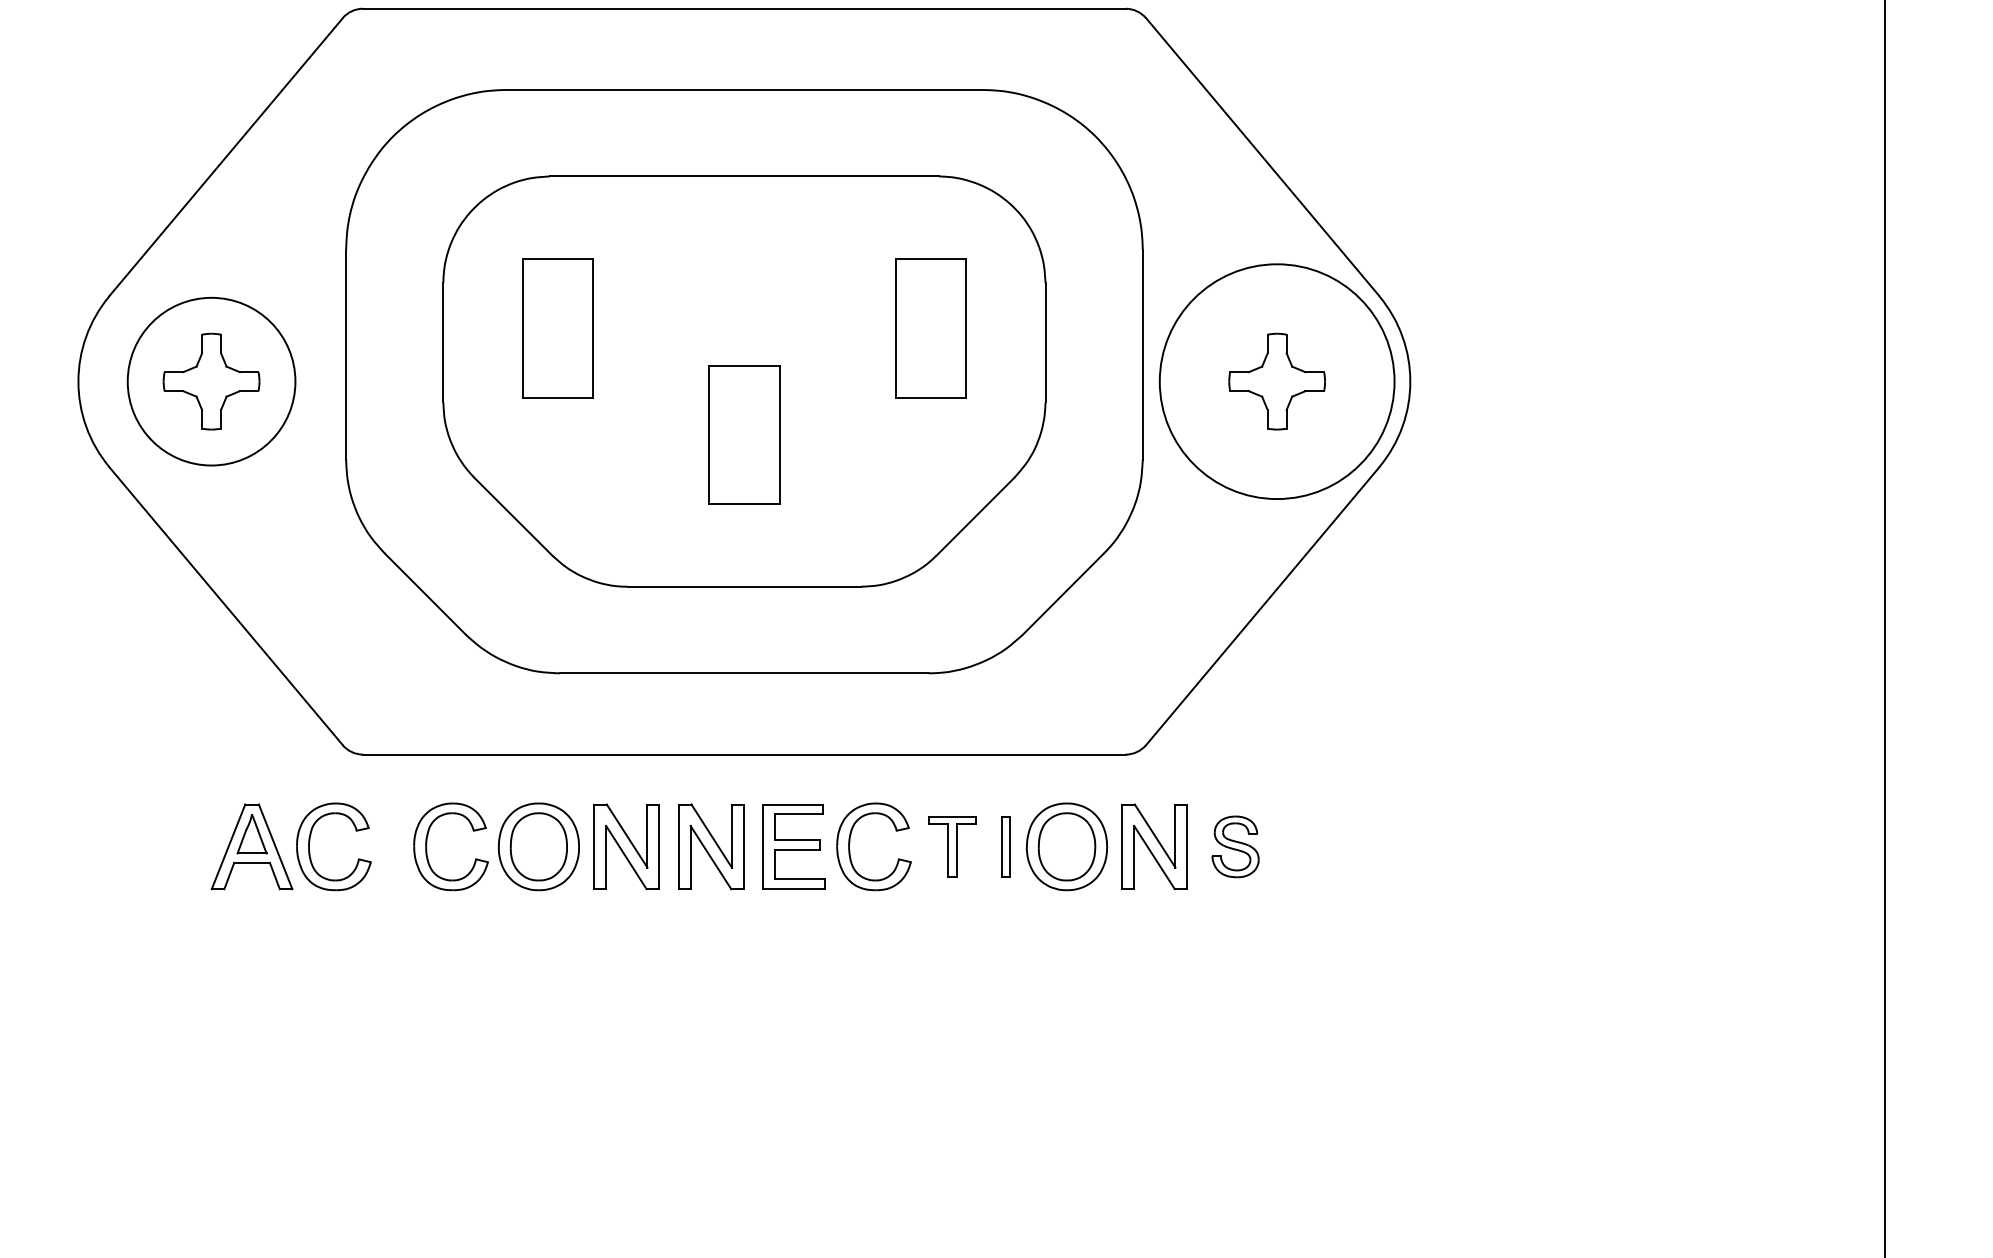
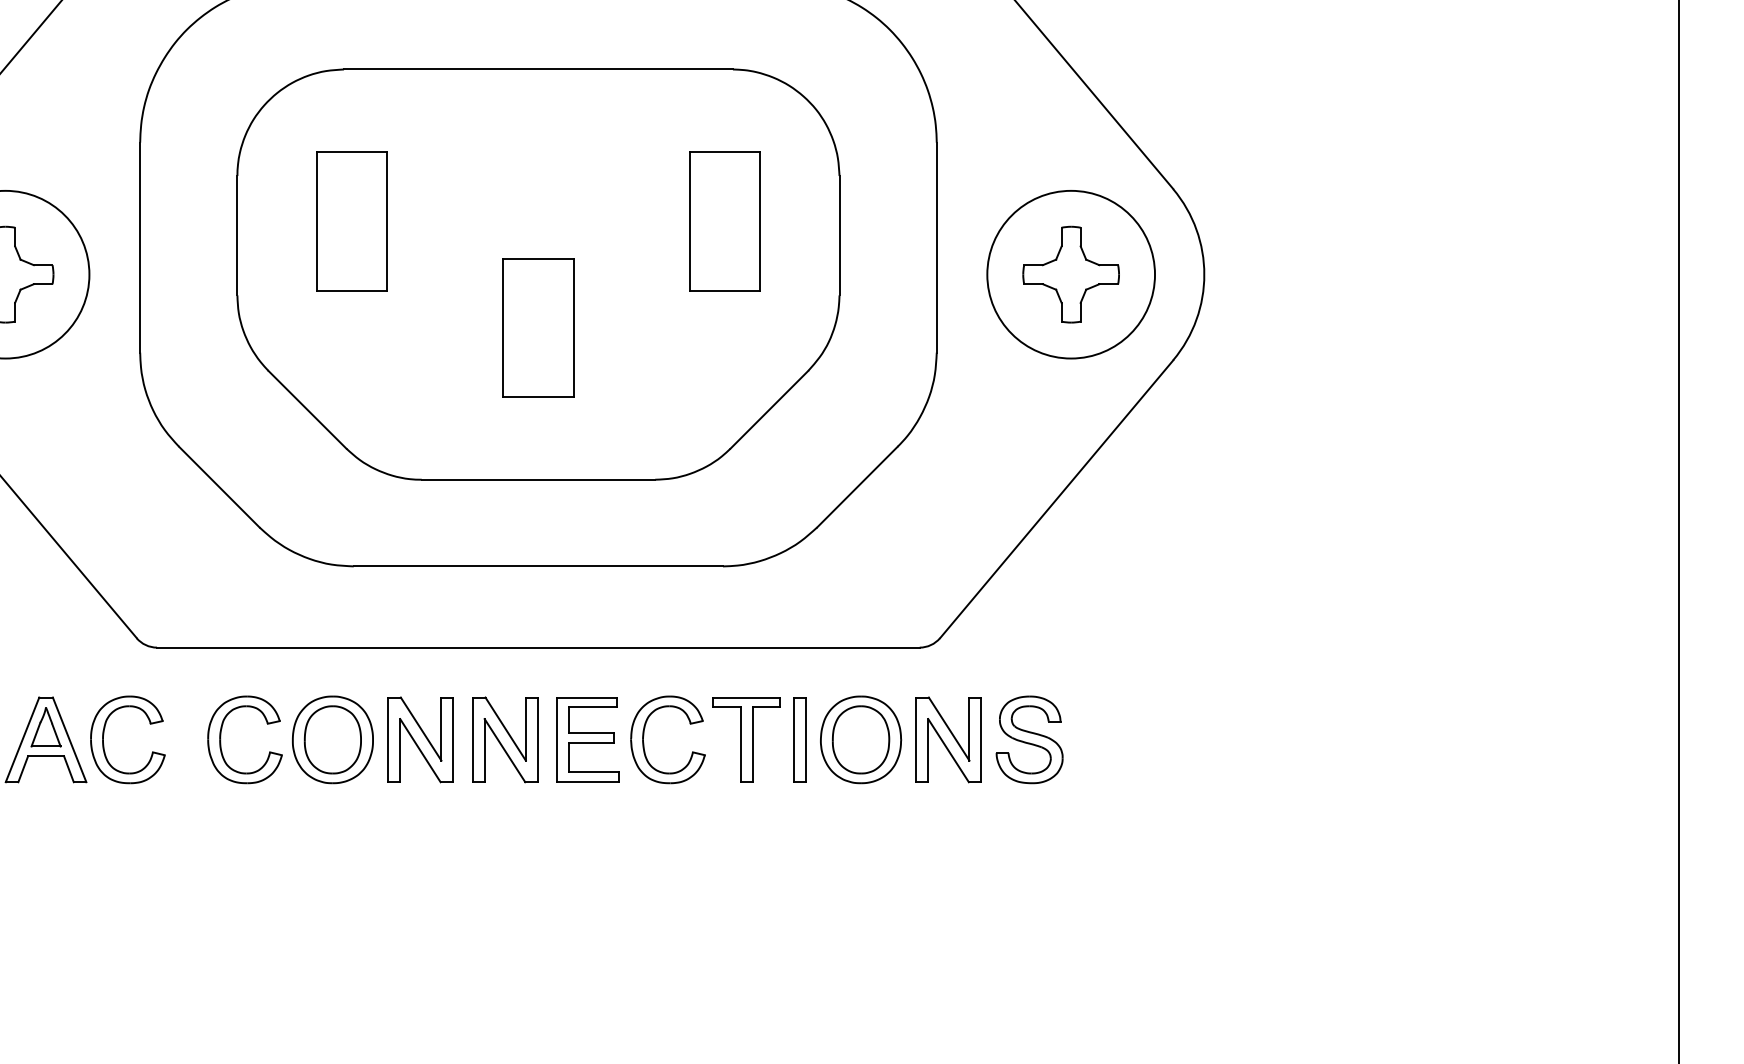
circle: (1277, 381) -> (1071, 274), size x0.71
part: (952, 846) -> (746, 739), size x1.43
part: (1005, 846) -> (799, 739), size x1.43
part: (1235, 846) -> (1029, 739), size x1.43

